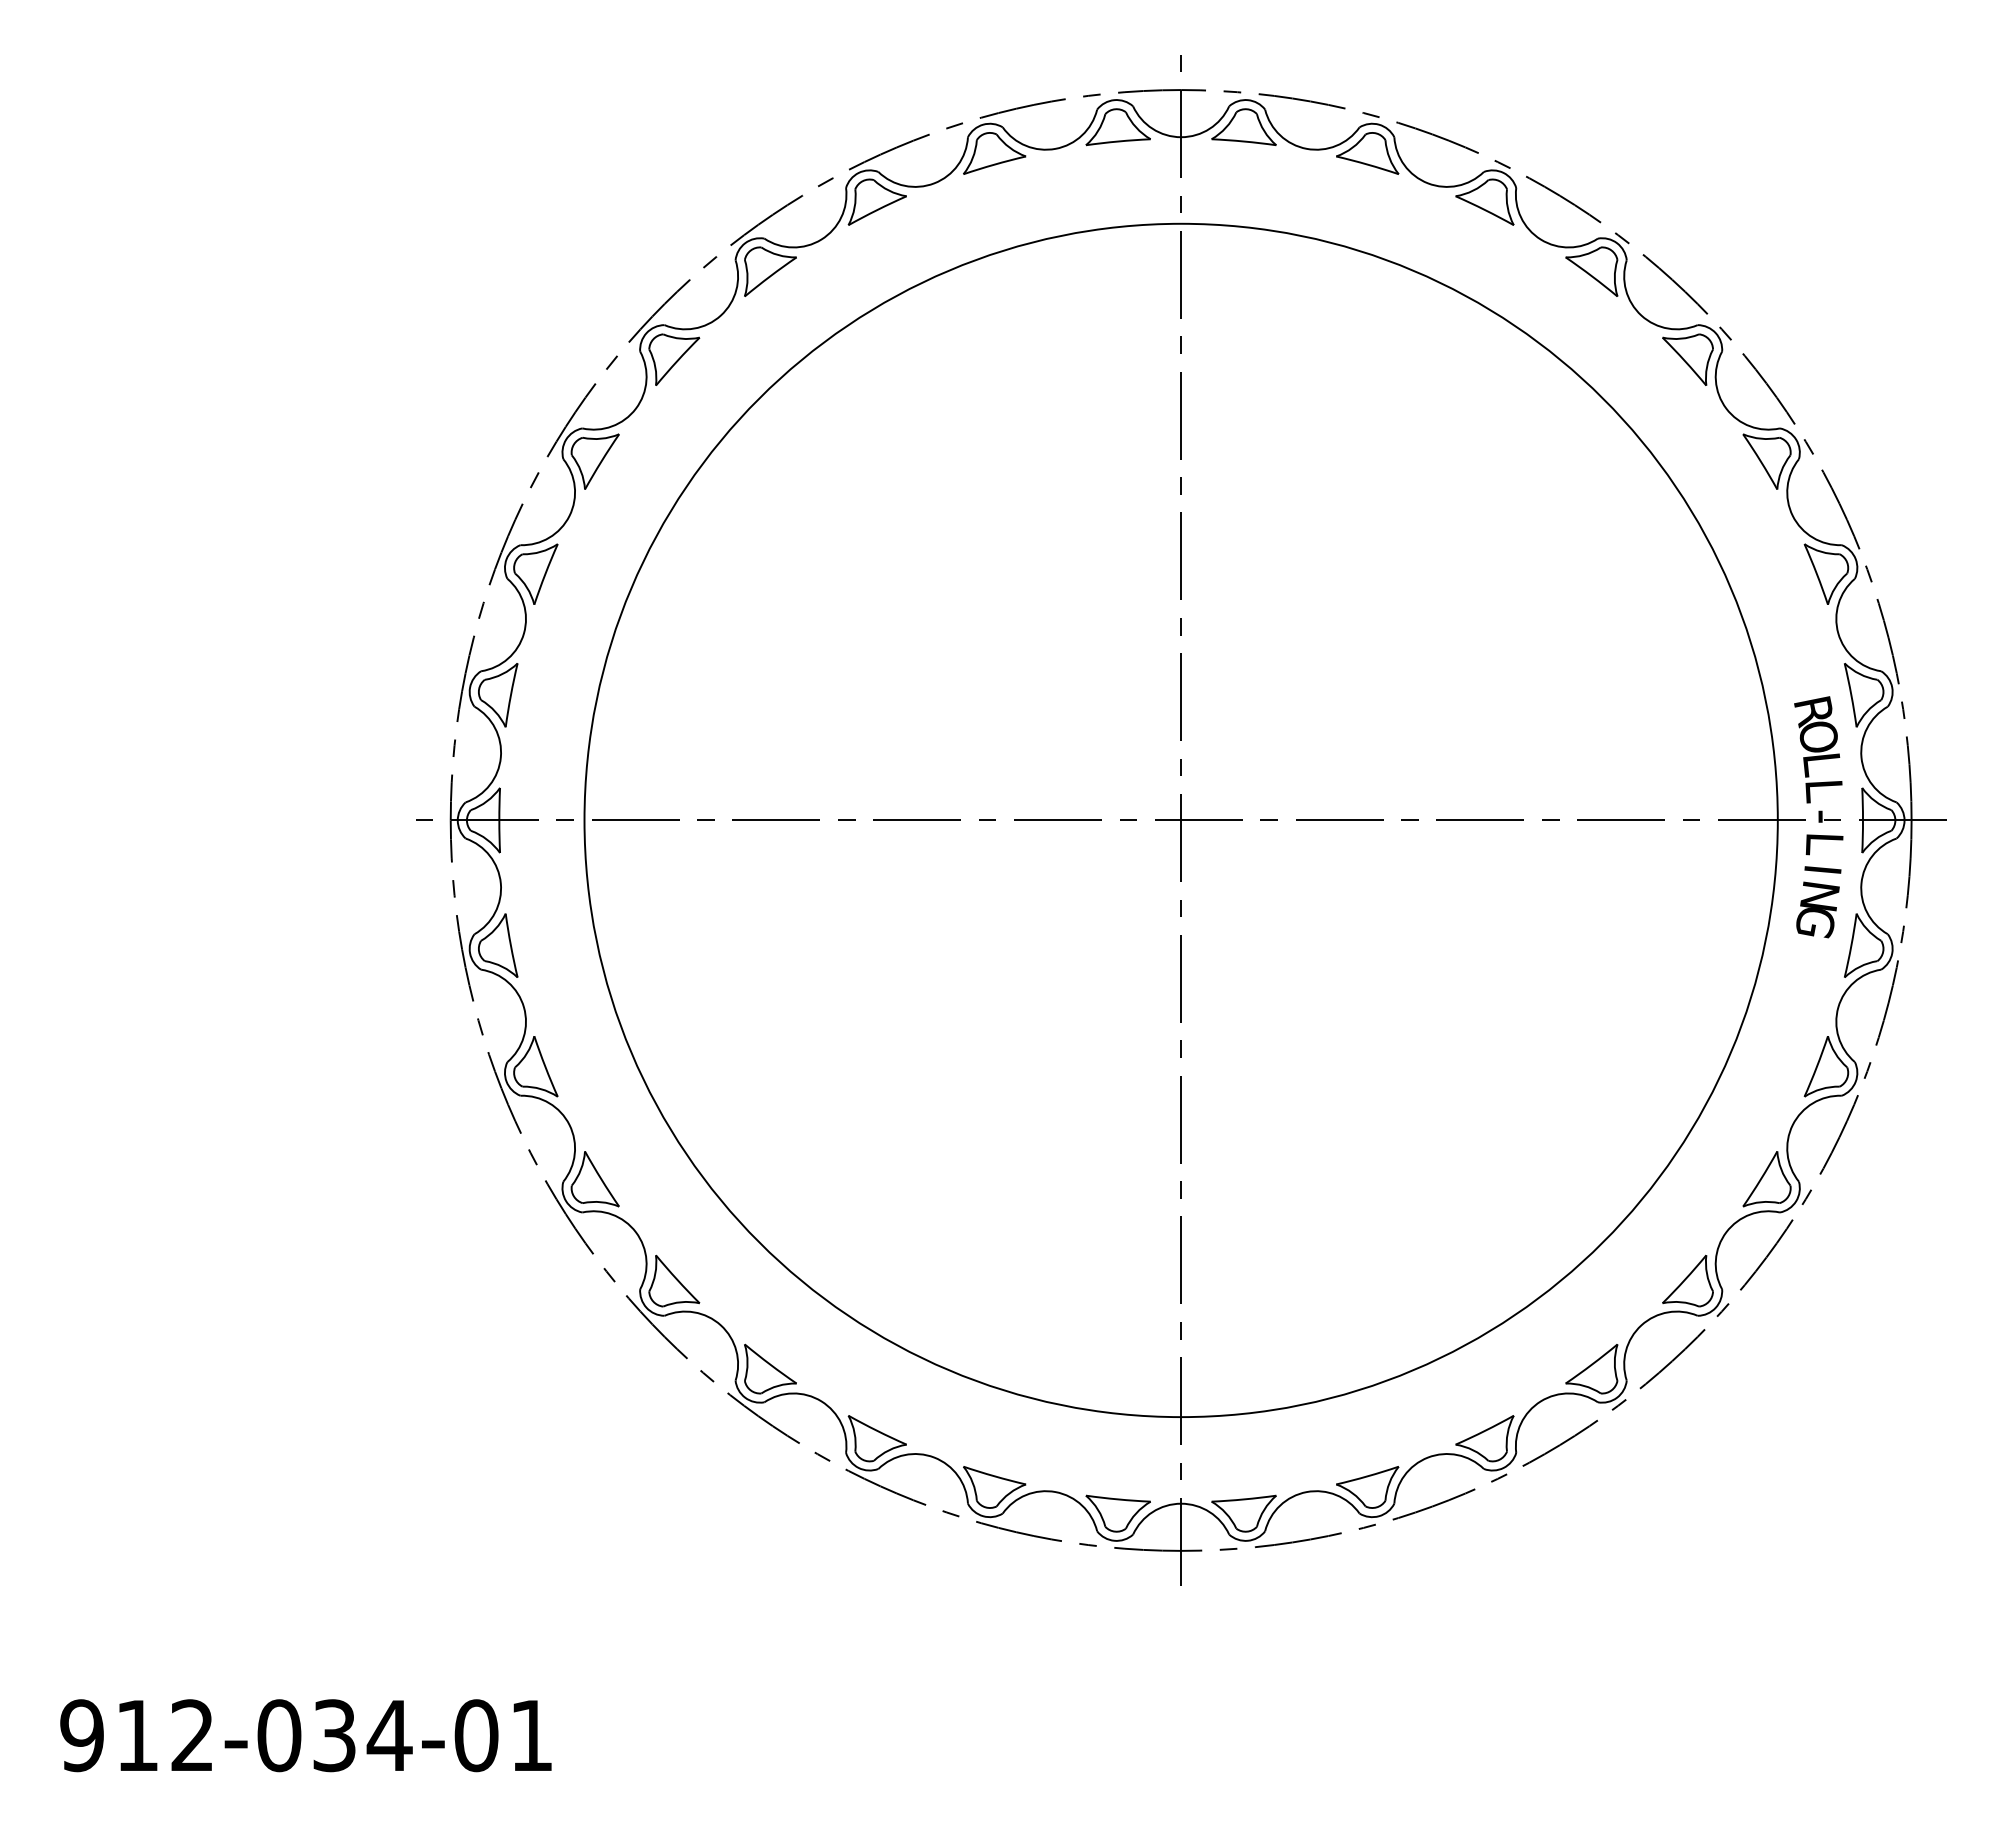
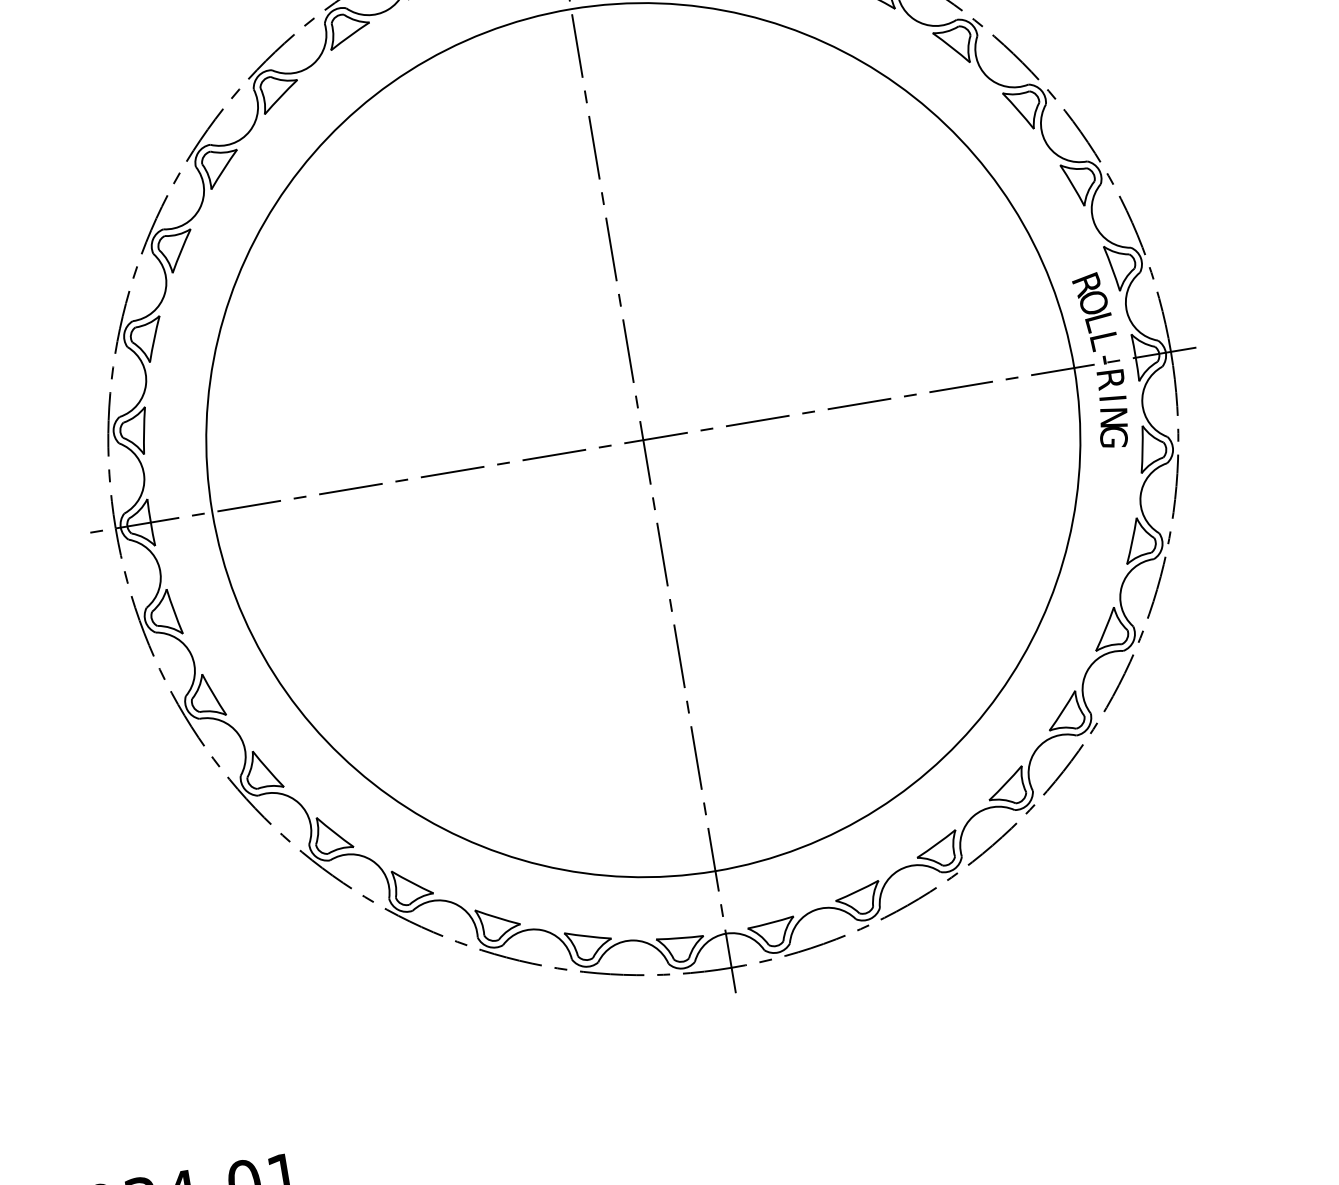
text: (1824, 843) -> (1110, 379), L -> R

